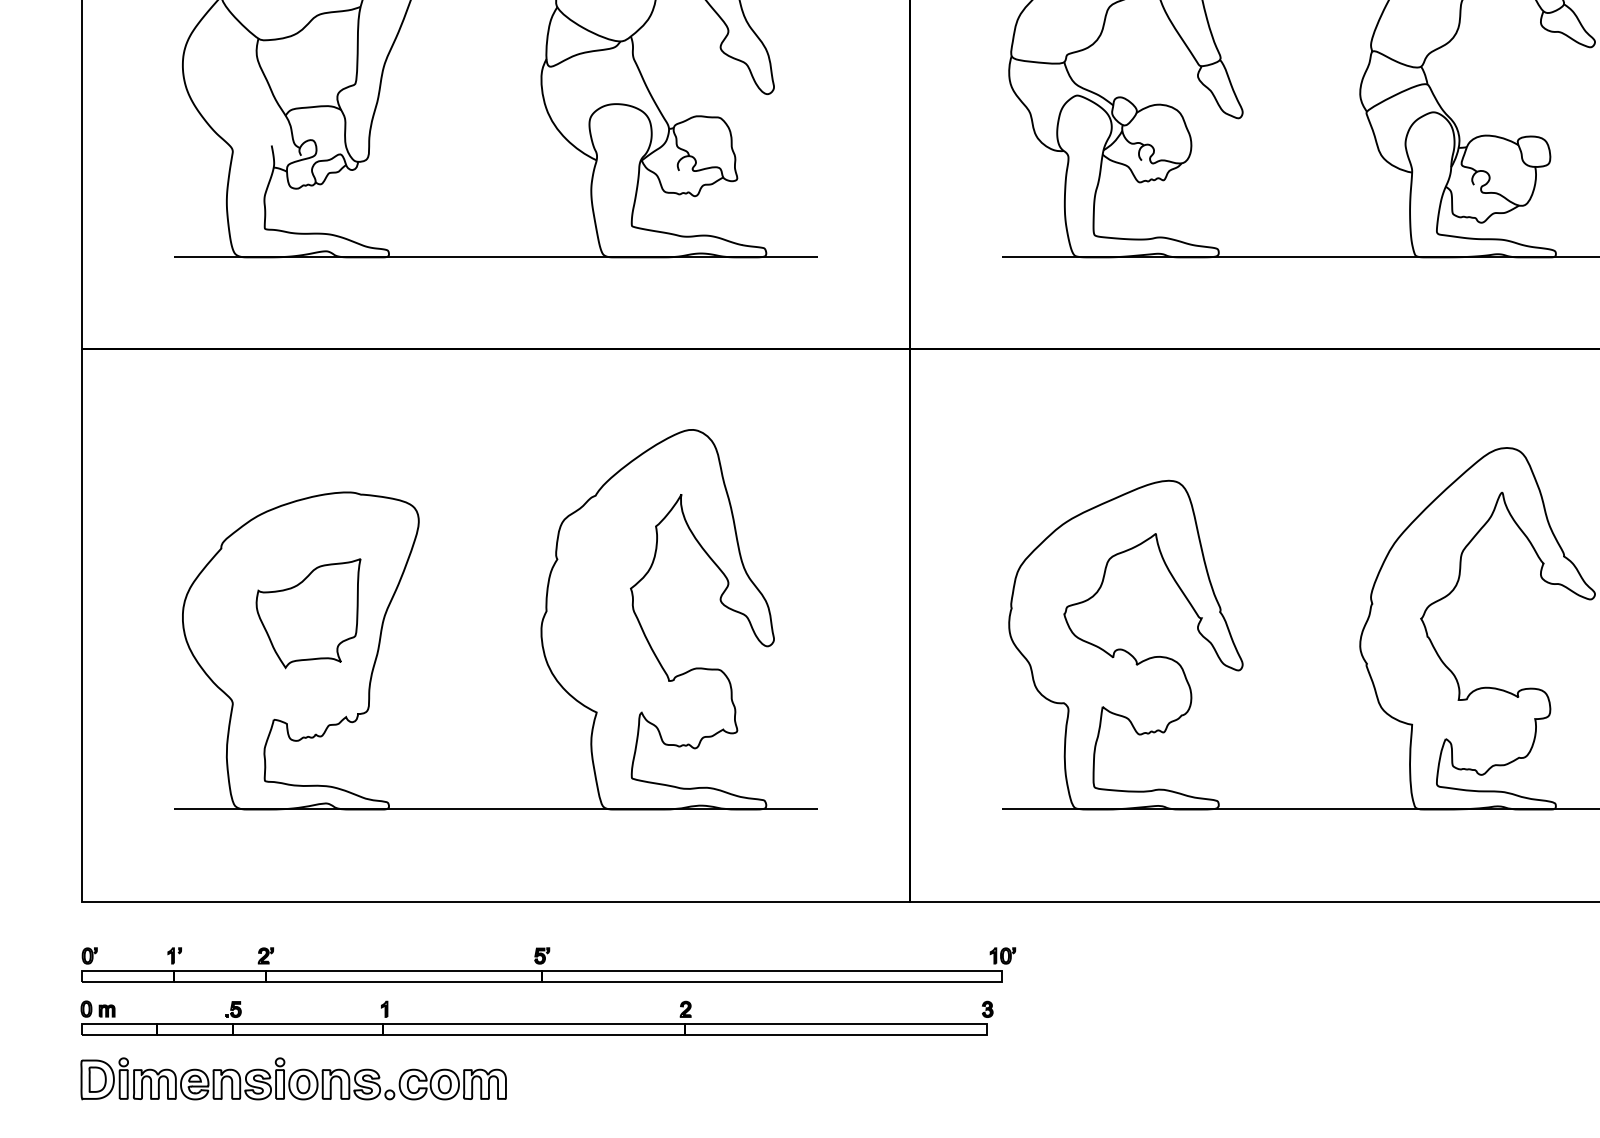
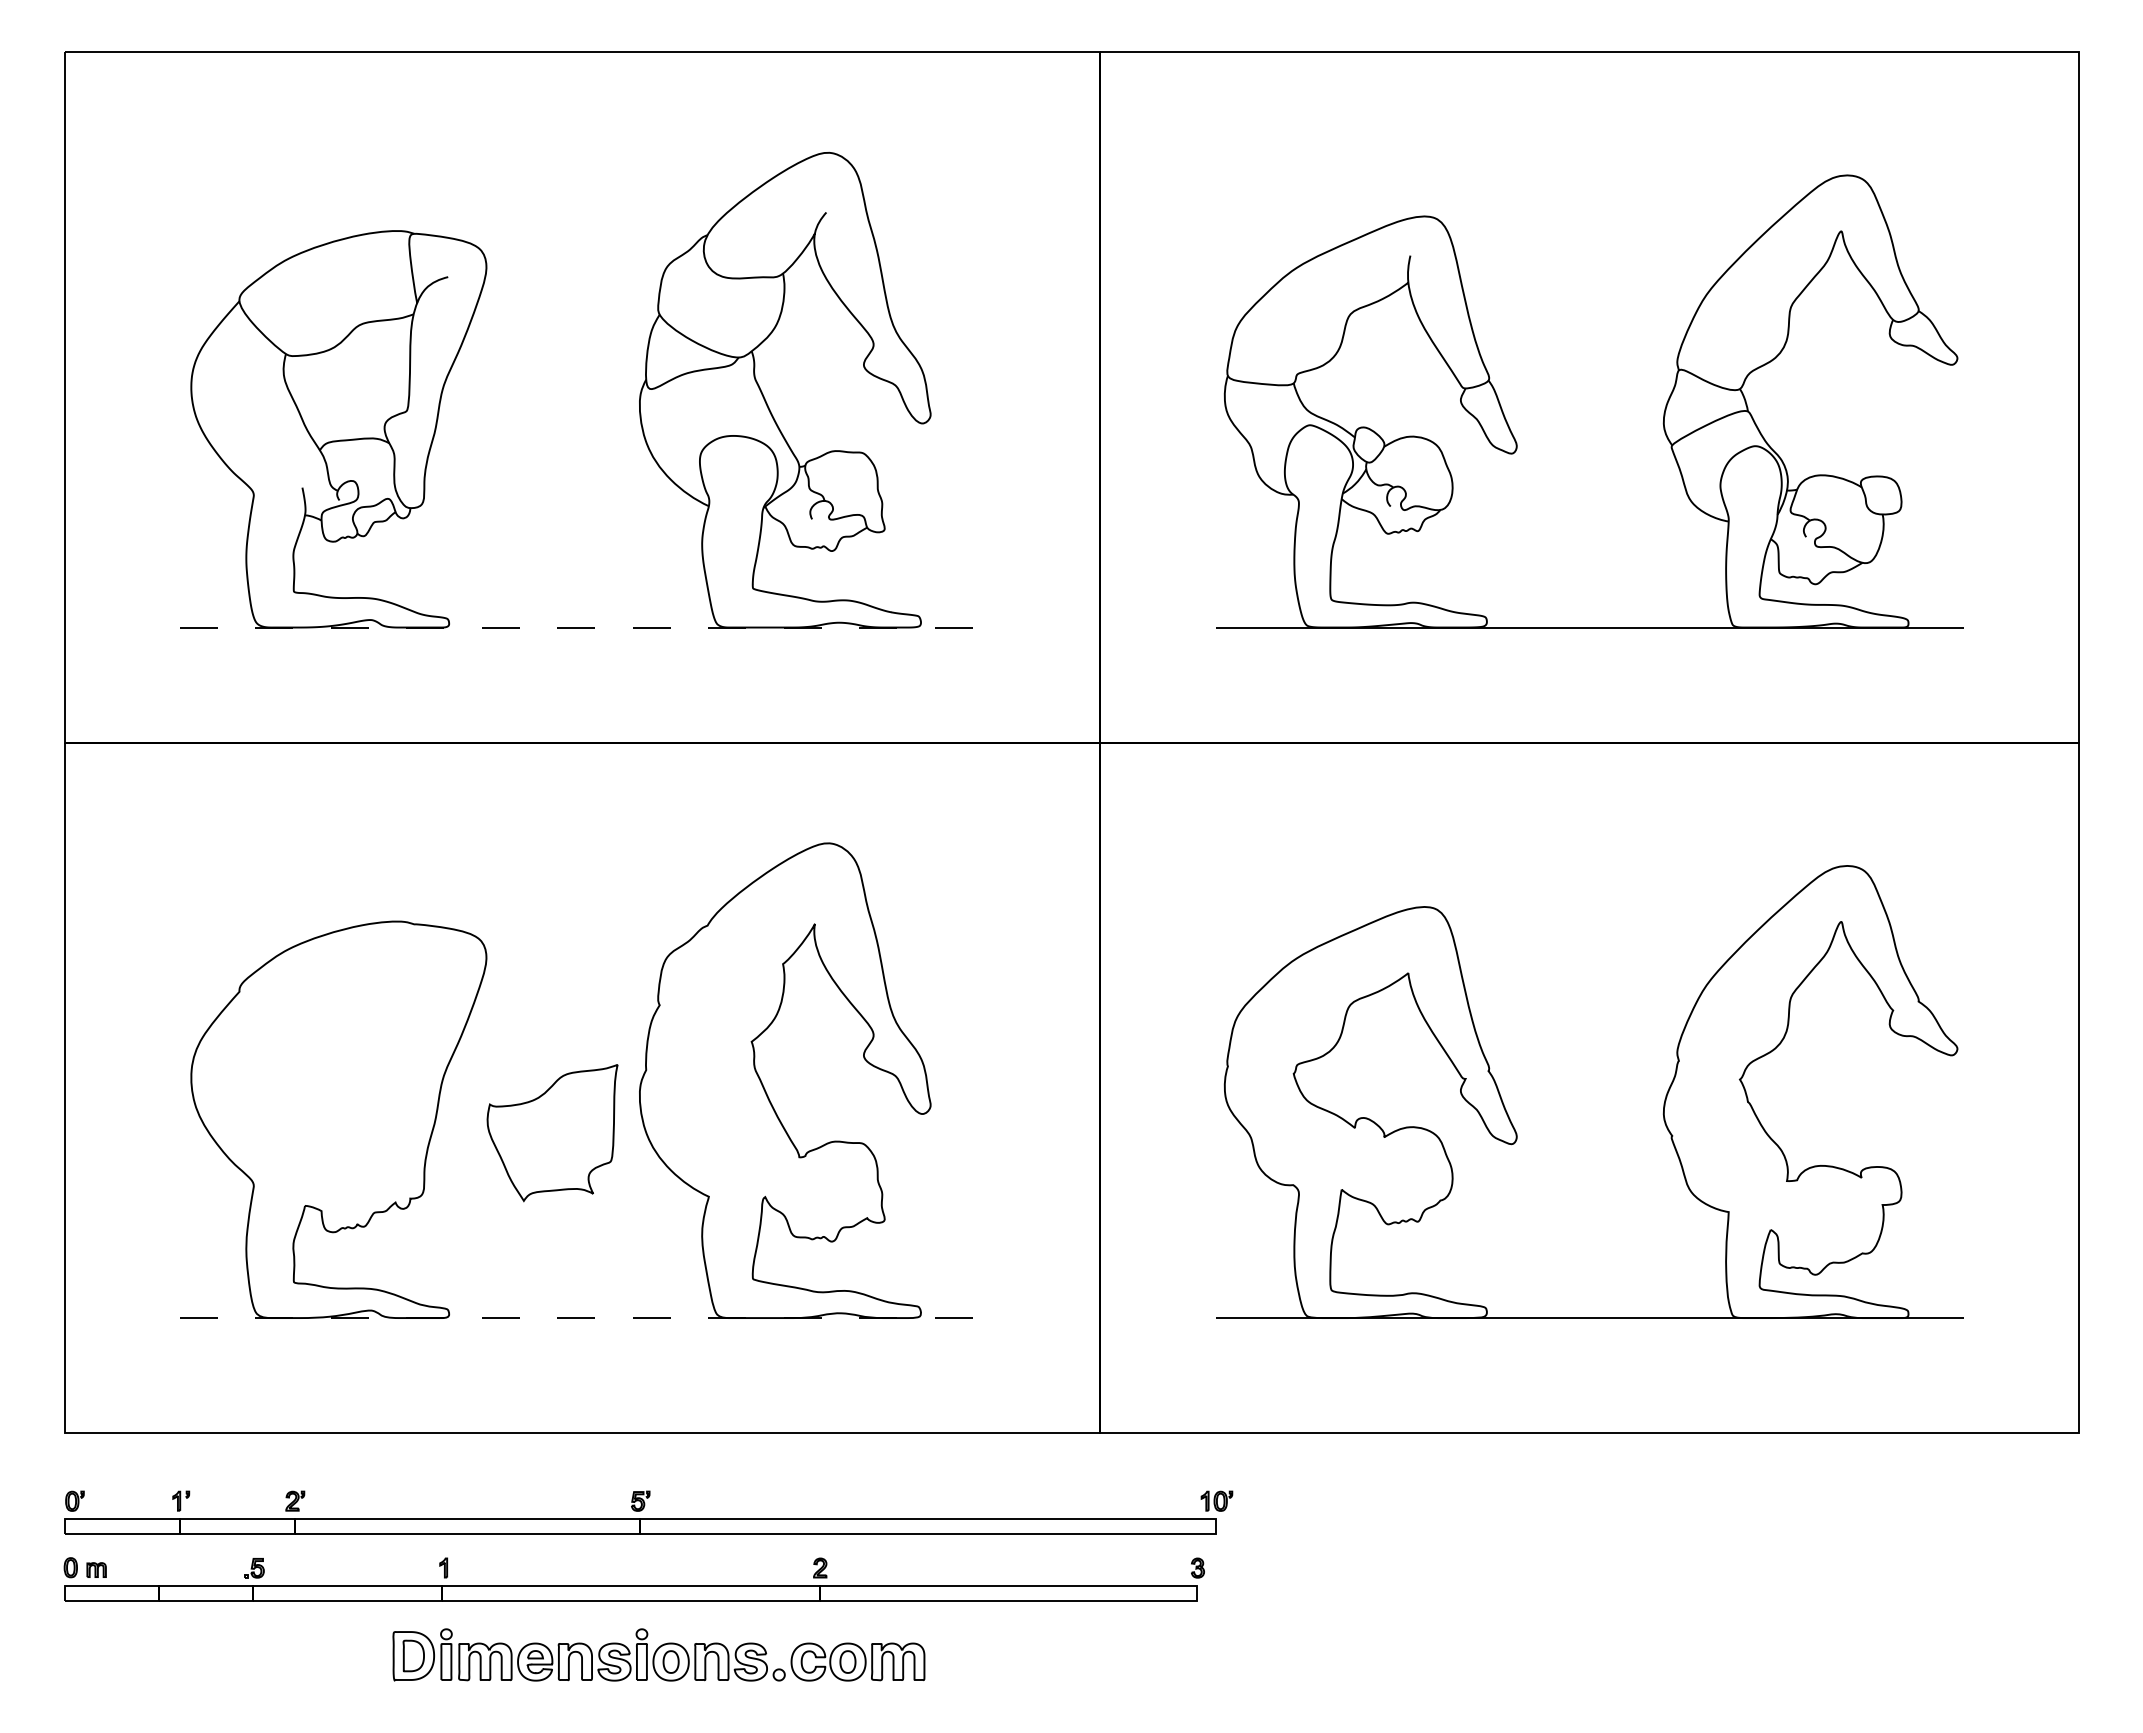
line: (495, 257) -> (582, 627), solid -> dashed
part: (308, 613) -> (552, 1133), moved
line: (495, 809) -> (582, 1318), solid -> dashed
part: (293, 1078) -> (658, 1654), moved

